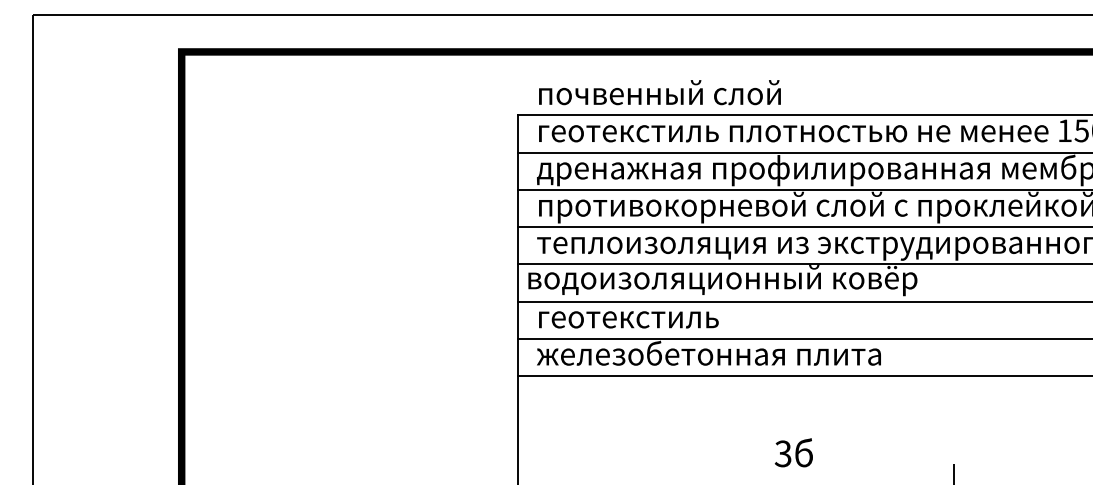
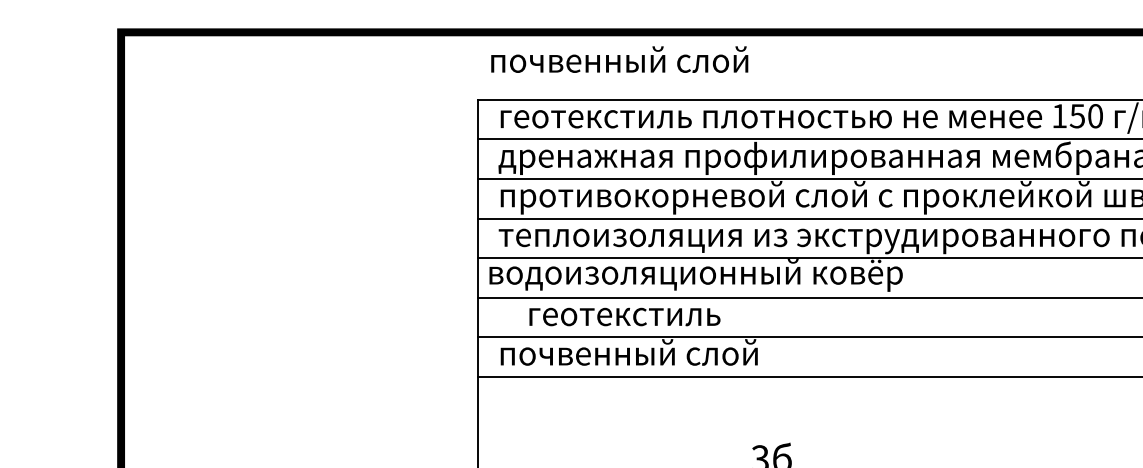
text: (659, 92) -> (619, 59), moved
text: (628, 319) -> (624, 316), moved
text: (708, 352) -> (680, 351), железобетонная плита -> почвенный слой

